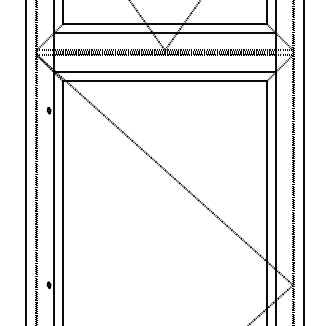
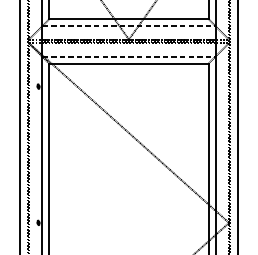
line: (165, 33) -> (129, 26), solid -> dashed
line: (165, 72) -> (129, 56), solid -> dashed

